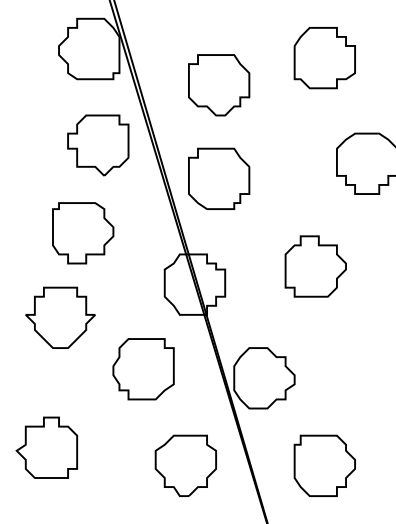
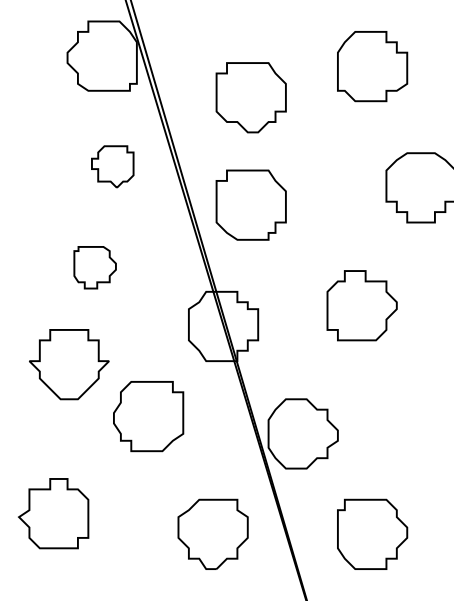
part: (98, 145) -> (112, 166), size x0.6
part: (82, 233) -> (94, 267), size x0.6
part: (143, 369) -> (148, 416), moved

